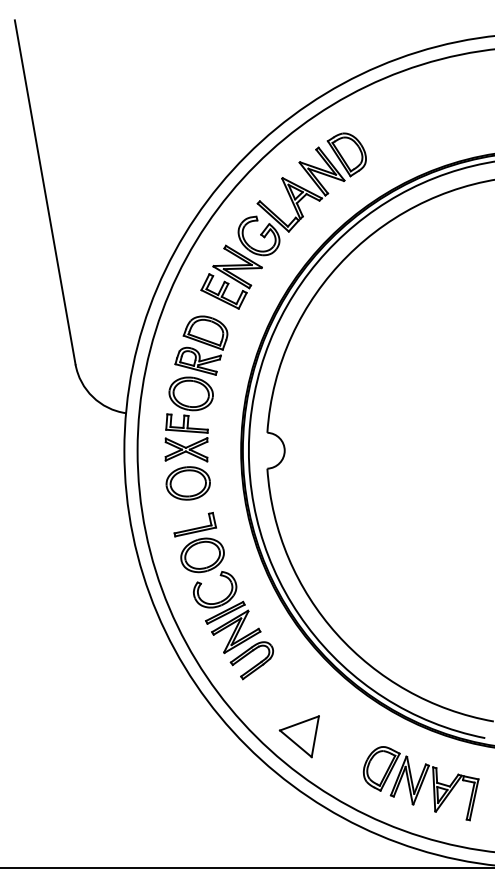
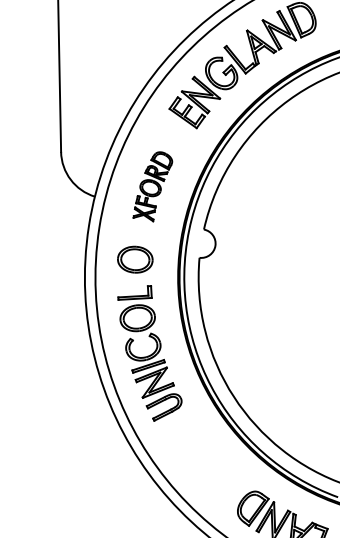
part: (196, 388) -> (153, 185), size x0.6
part: (298, 736) -> (191, 472), removed

